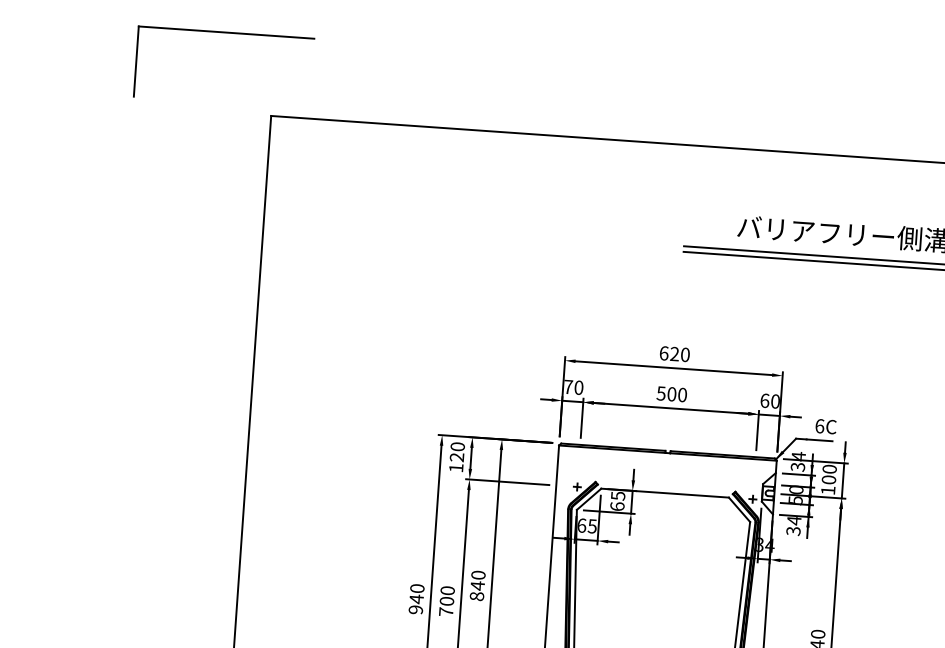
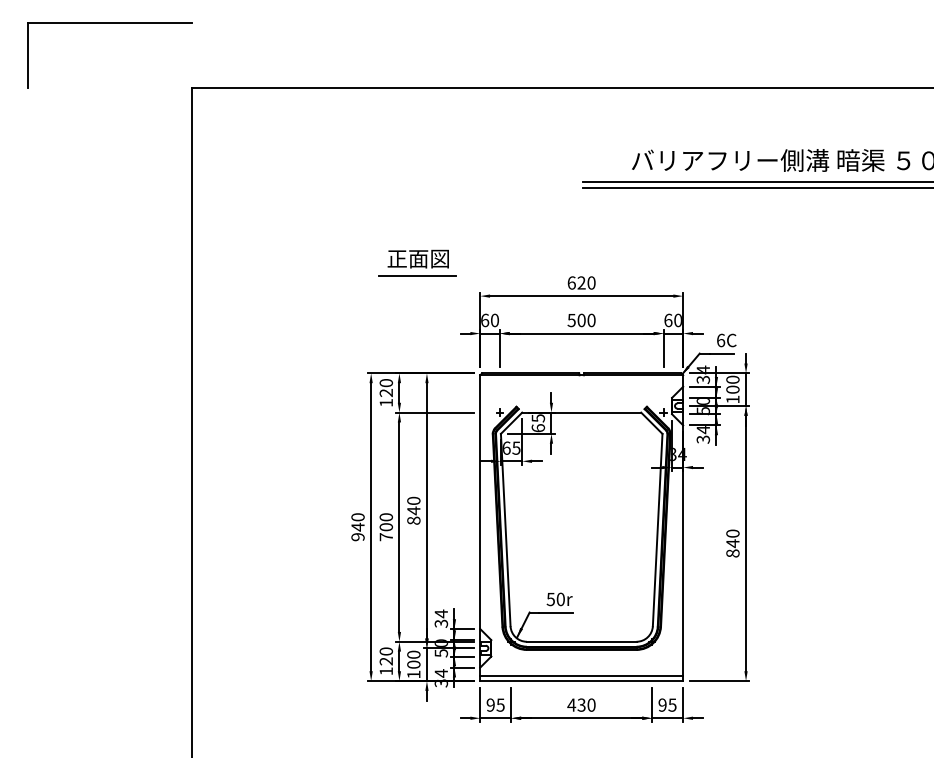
part: (226, 33) -> (109, 23), moved
part: (500, 319) -> (417, 262), added
text: (568, 387) -> (485, 320), 70 -> 60

